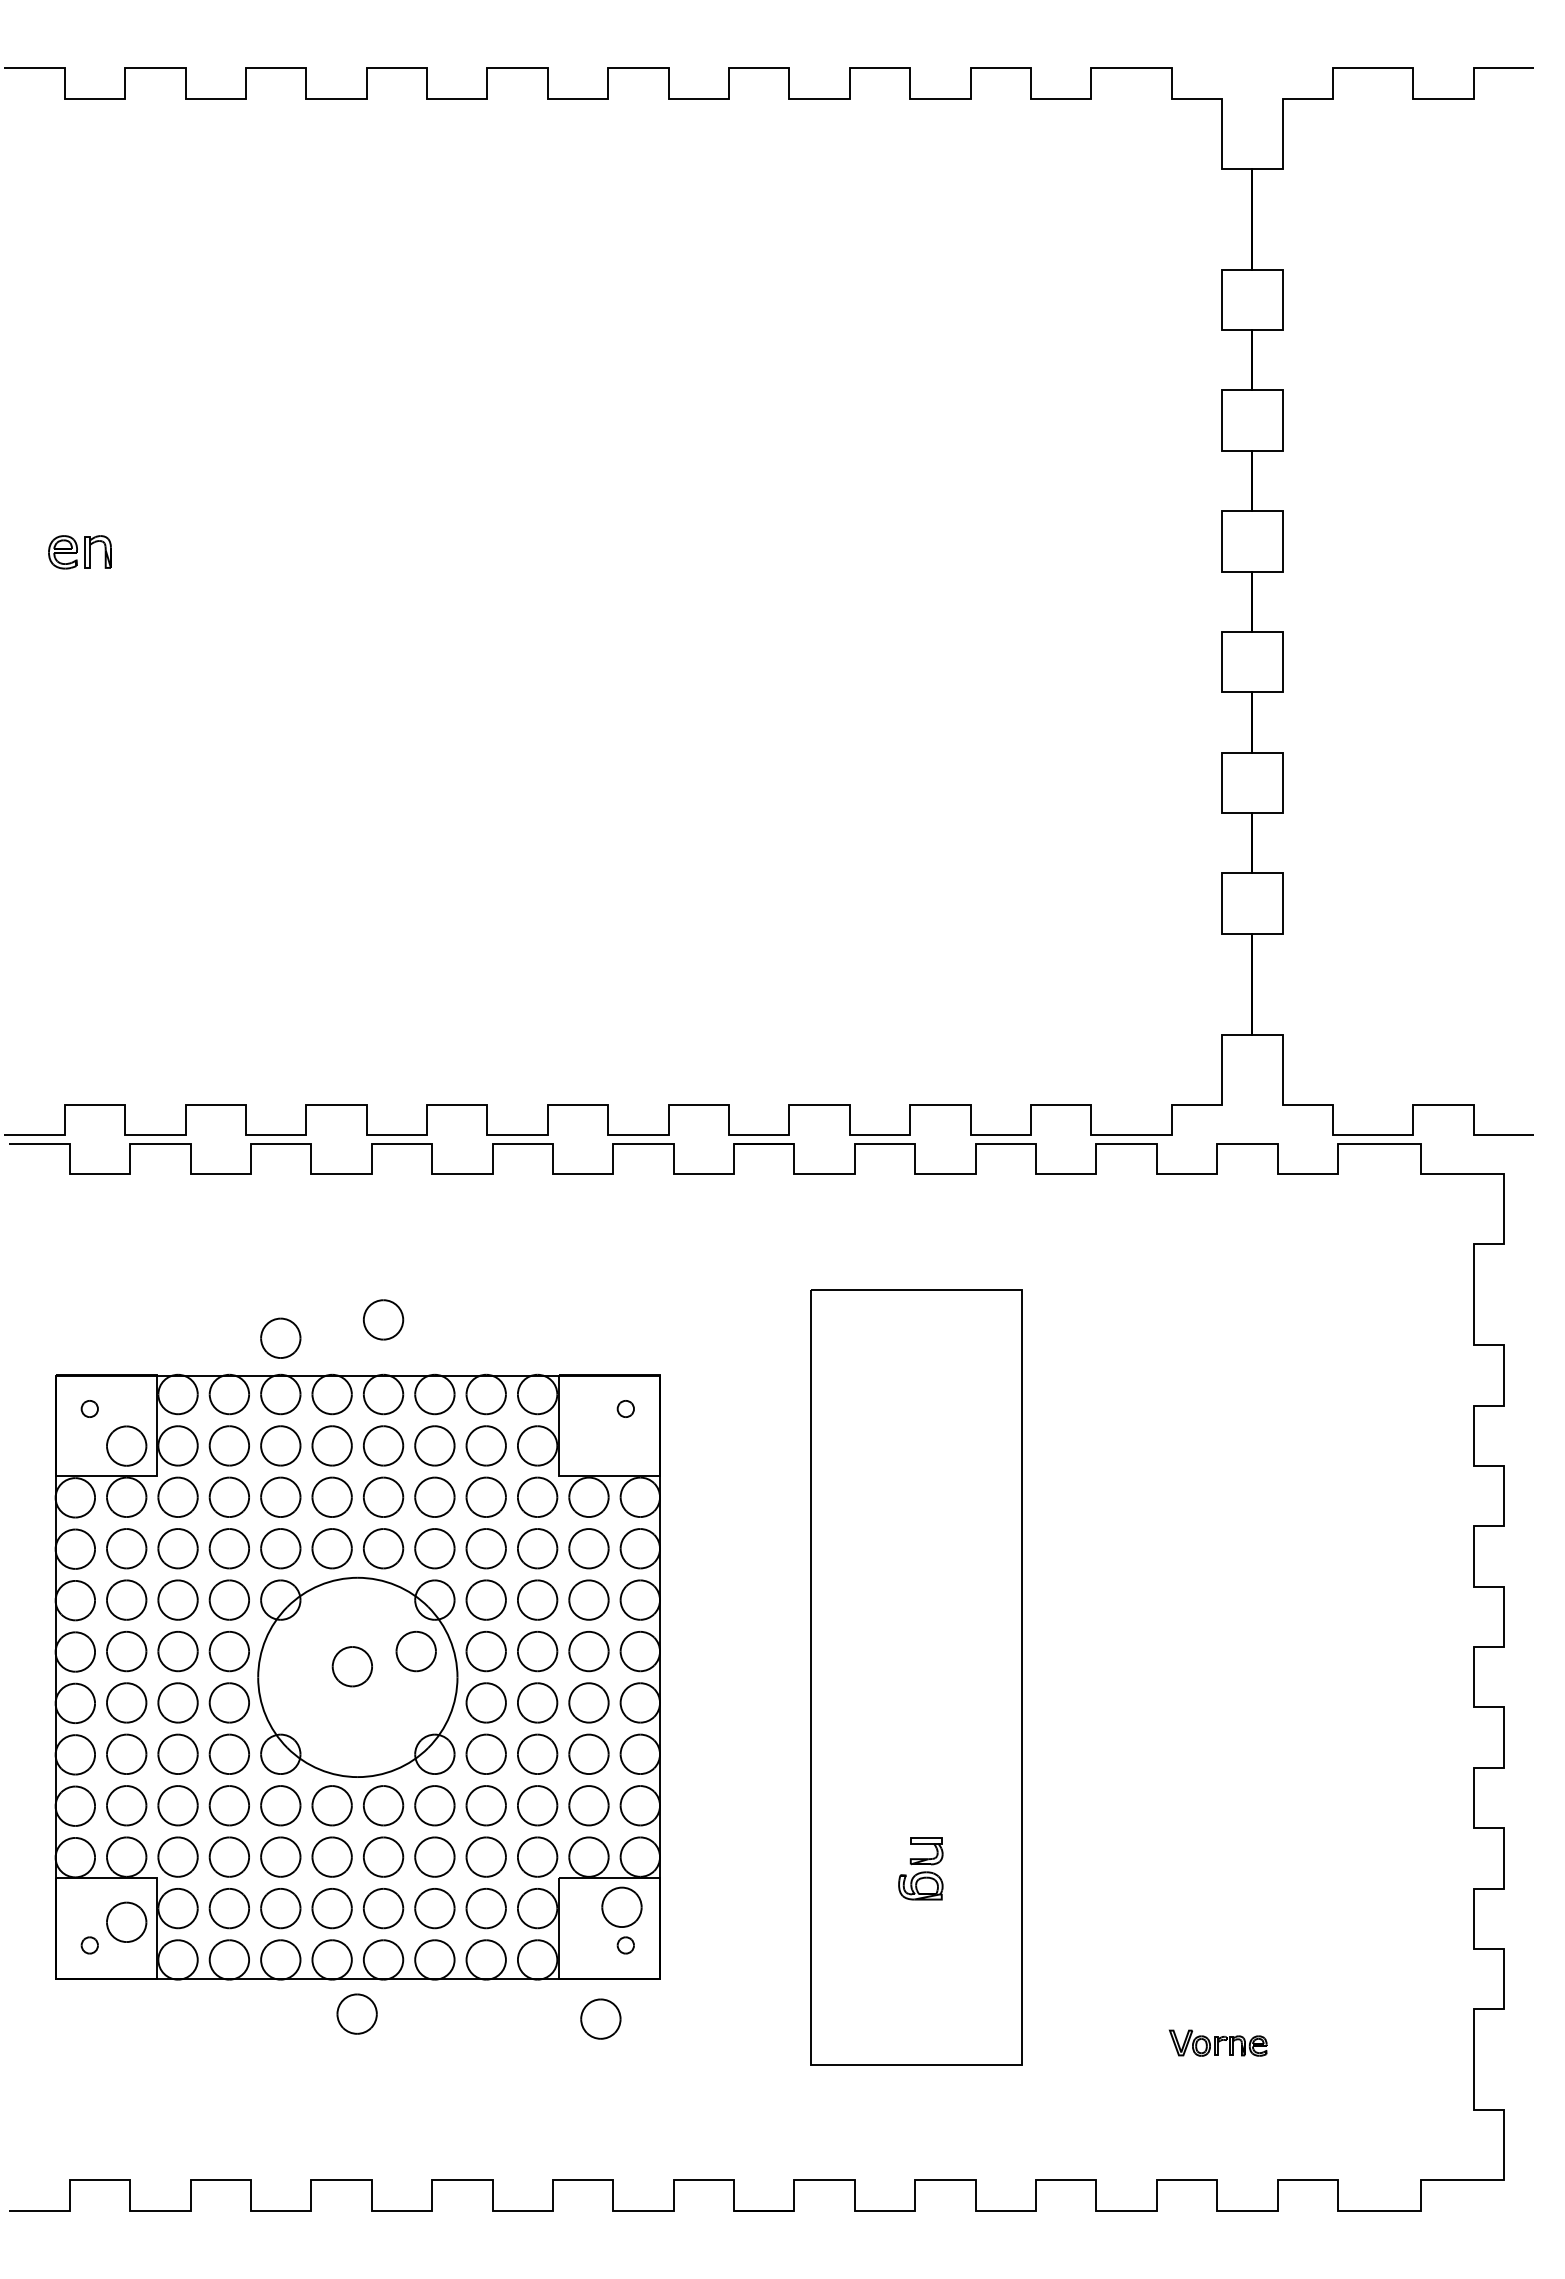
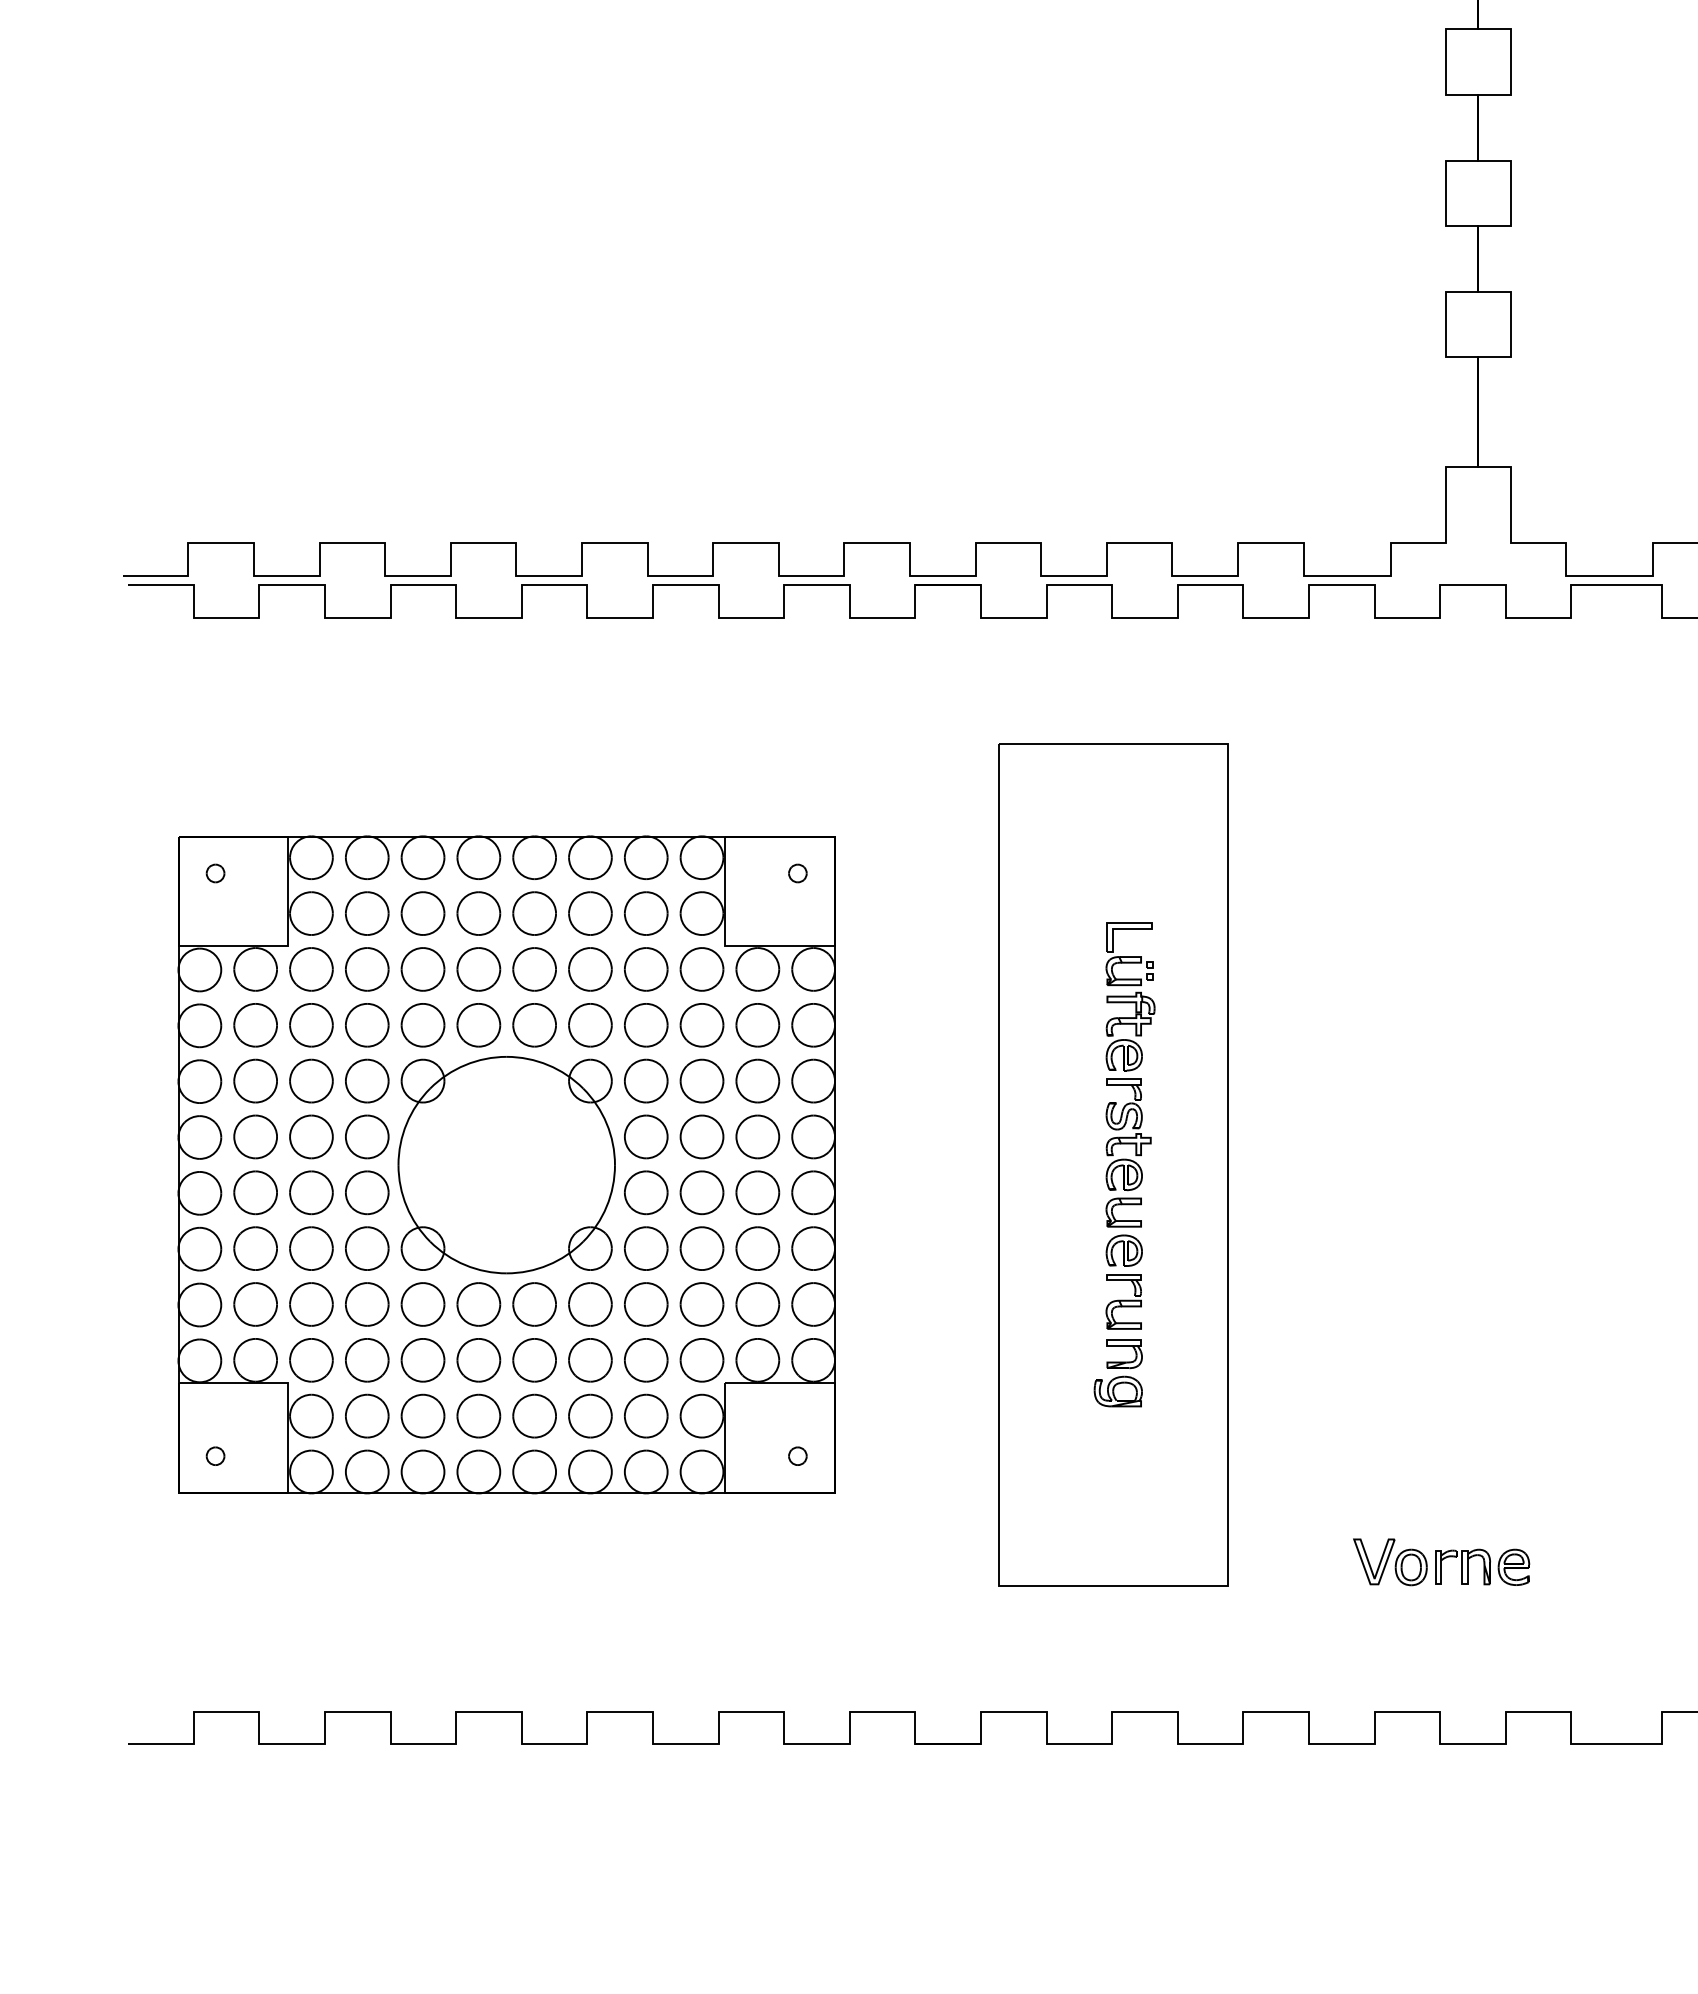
part: (383, 1319) -> (534, 776), removed
part: (280, 1337) -> (422, 795), removed
part: (126, 1445) -> (255, 913), removed
part: (932, 1641) -> (1130, 1126), added
part: (415, 1651) -> (569, 1136), removed
part: (351, 1666) -> (499, 1153), removed
part: (621, 1906) -> (793, 1413), removed
part: (126, 1921) -> (255, 1430), removed
part: (356, 2013) -> (505, 1530), removed
part: (600, 2018) -> (770, 1535), removed
part: (1217, 2043) -> (1440, 1562), size x1.67

